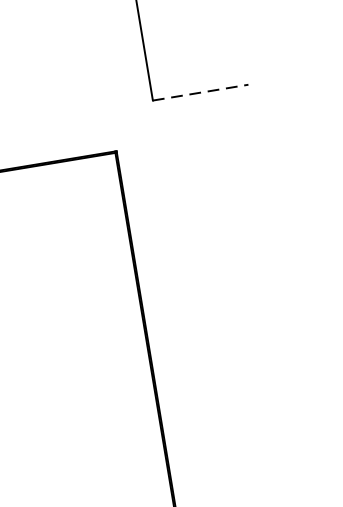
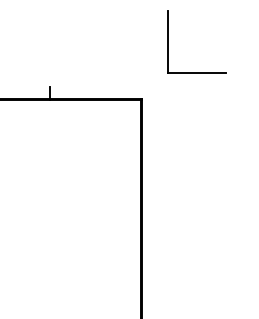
line: (201, 93) -> (197, 73), dashed -> solid

